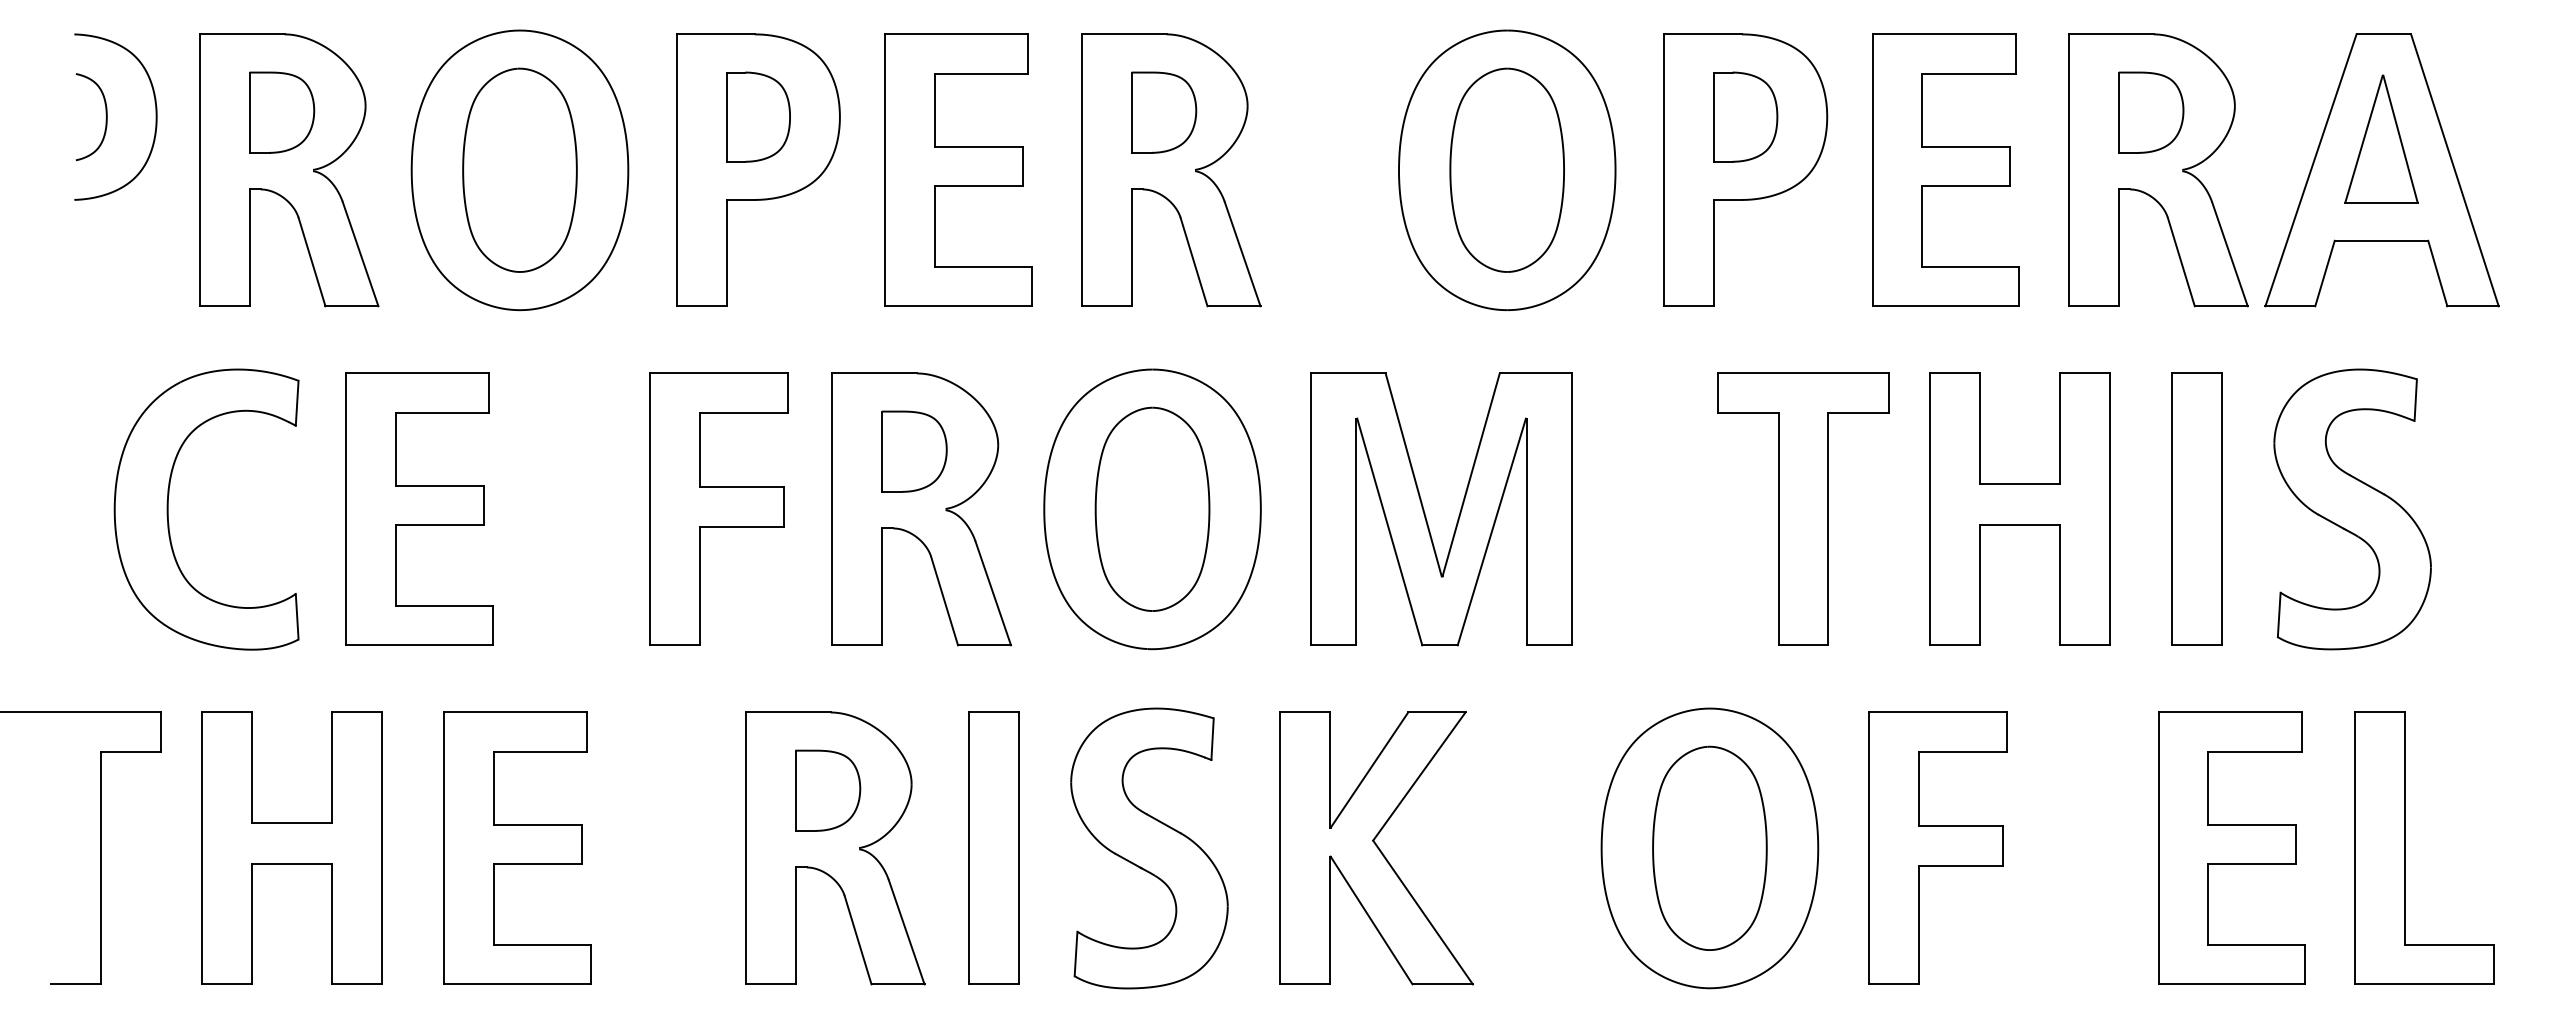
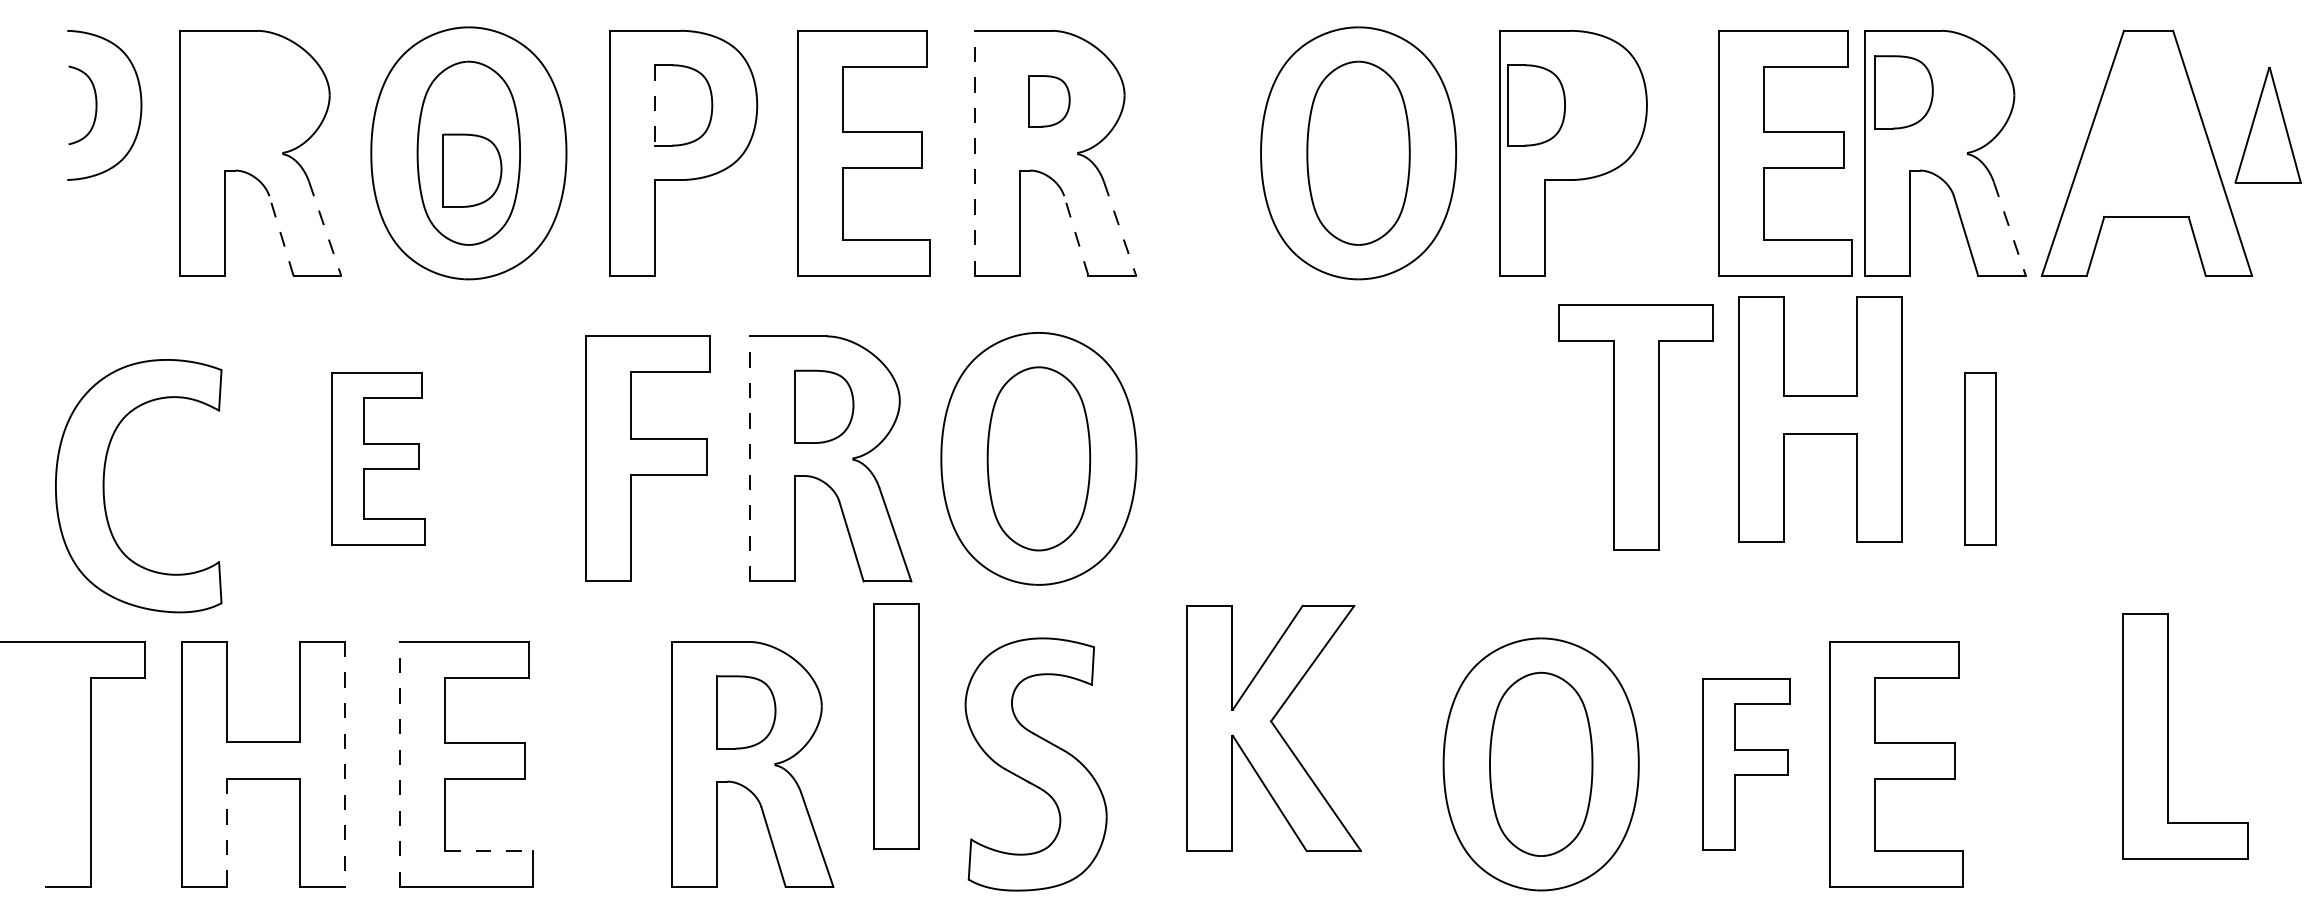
part: (282, 112) -> (472, 170), moved
part: (1164, 112) -> (1049, 101), size x0.7
part: (2151, 112) -> (1904, 92), moved
part: (1745, 116) -> (1536, 104), moved
line: (726, 117) -> (654, 105), solid -> dashed
part: (2381, 138) -> (2268, 124), moved
part: (1945, 169) -> (1785, 152), moved
line: (1081, 170) -> (974, 153), solid -> dashed
line: (360, 254) -> (325, 229), solid -> dashed
line: (1242, 254) -> (1119, 229), solid -> dashed
line: (2230, 254) -> (2010, 229), solid -> dashed
line: (311, 261) -> (280, 235), solid -> dashed
line: (1193, 261) -> (1075, 235), solid -> dashed
part: (419, 508) -> (378, 458), size x0.7
part: (1803, 508) -> (1636, 426), moved
part: (2019, 508) -> (1820, 418), moved
part: (2196, 508) -> (1979, 458), size x0.7
part: (168, 509) -> (104, 486), moved
line: (832, 509) -> (750, 459), solid -> dashed
part: (2352, 509) -> (2120, 459), removed
part: (1425, 513) -> (1284, 462), removed
part: (993, 847) -> (895, 725), moved
part: (1937, 847) -> (1746, 763), size x0.7
part: (2231, 847) -> (1895, 763), moved
part: (2405, 847) -> (2168, 735), moved
line: (382, 848) -> (344, 764), solid -> dashed
line: (444, 848) -> (400, 764), solid -> dashed
part: (1376, 848) -> (1274, 728), moved
line: (251, 924) -> (226, 832), solid -> dashed
line: (542, 944) -> (489, 851), solid -> dashed

